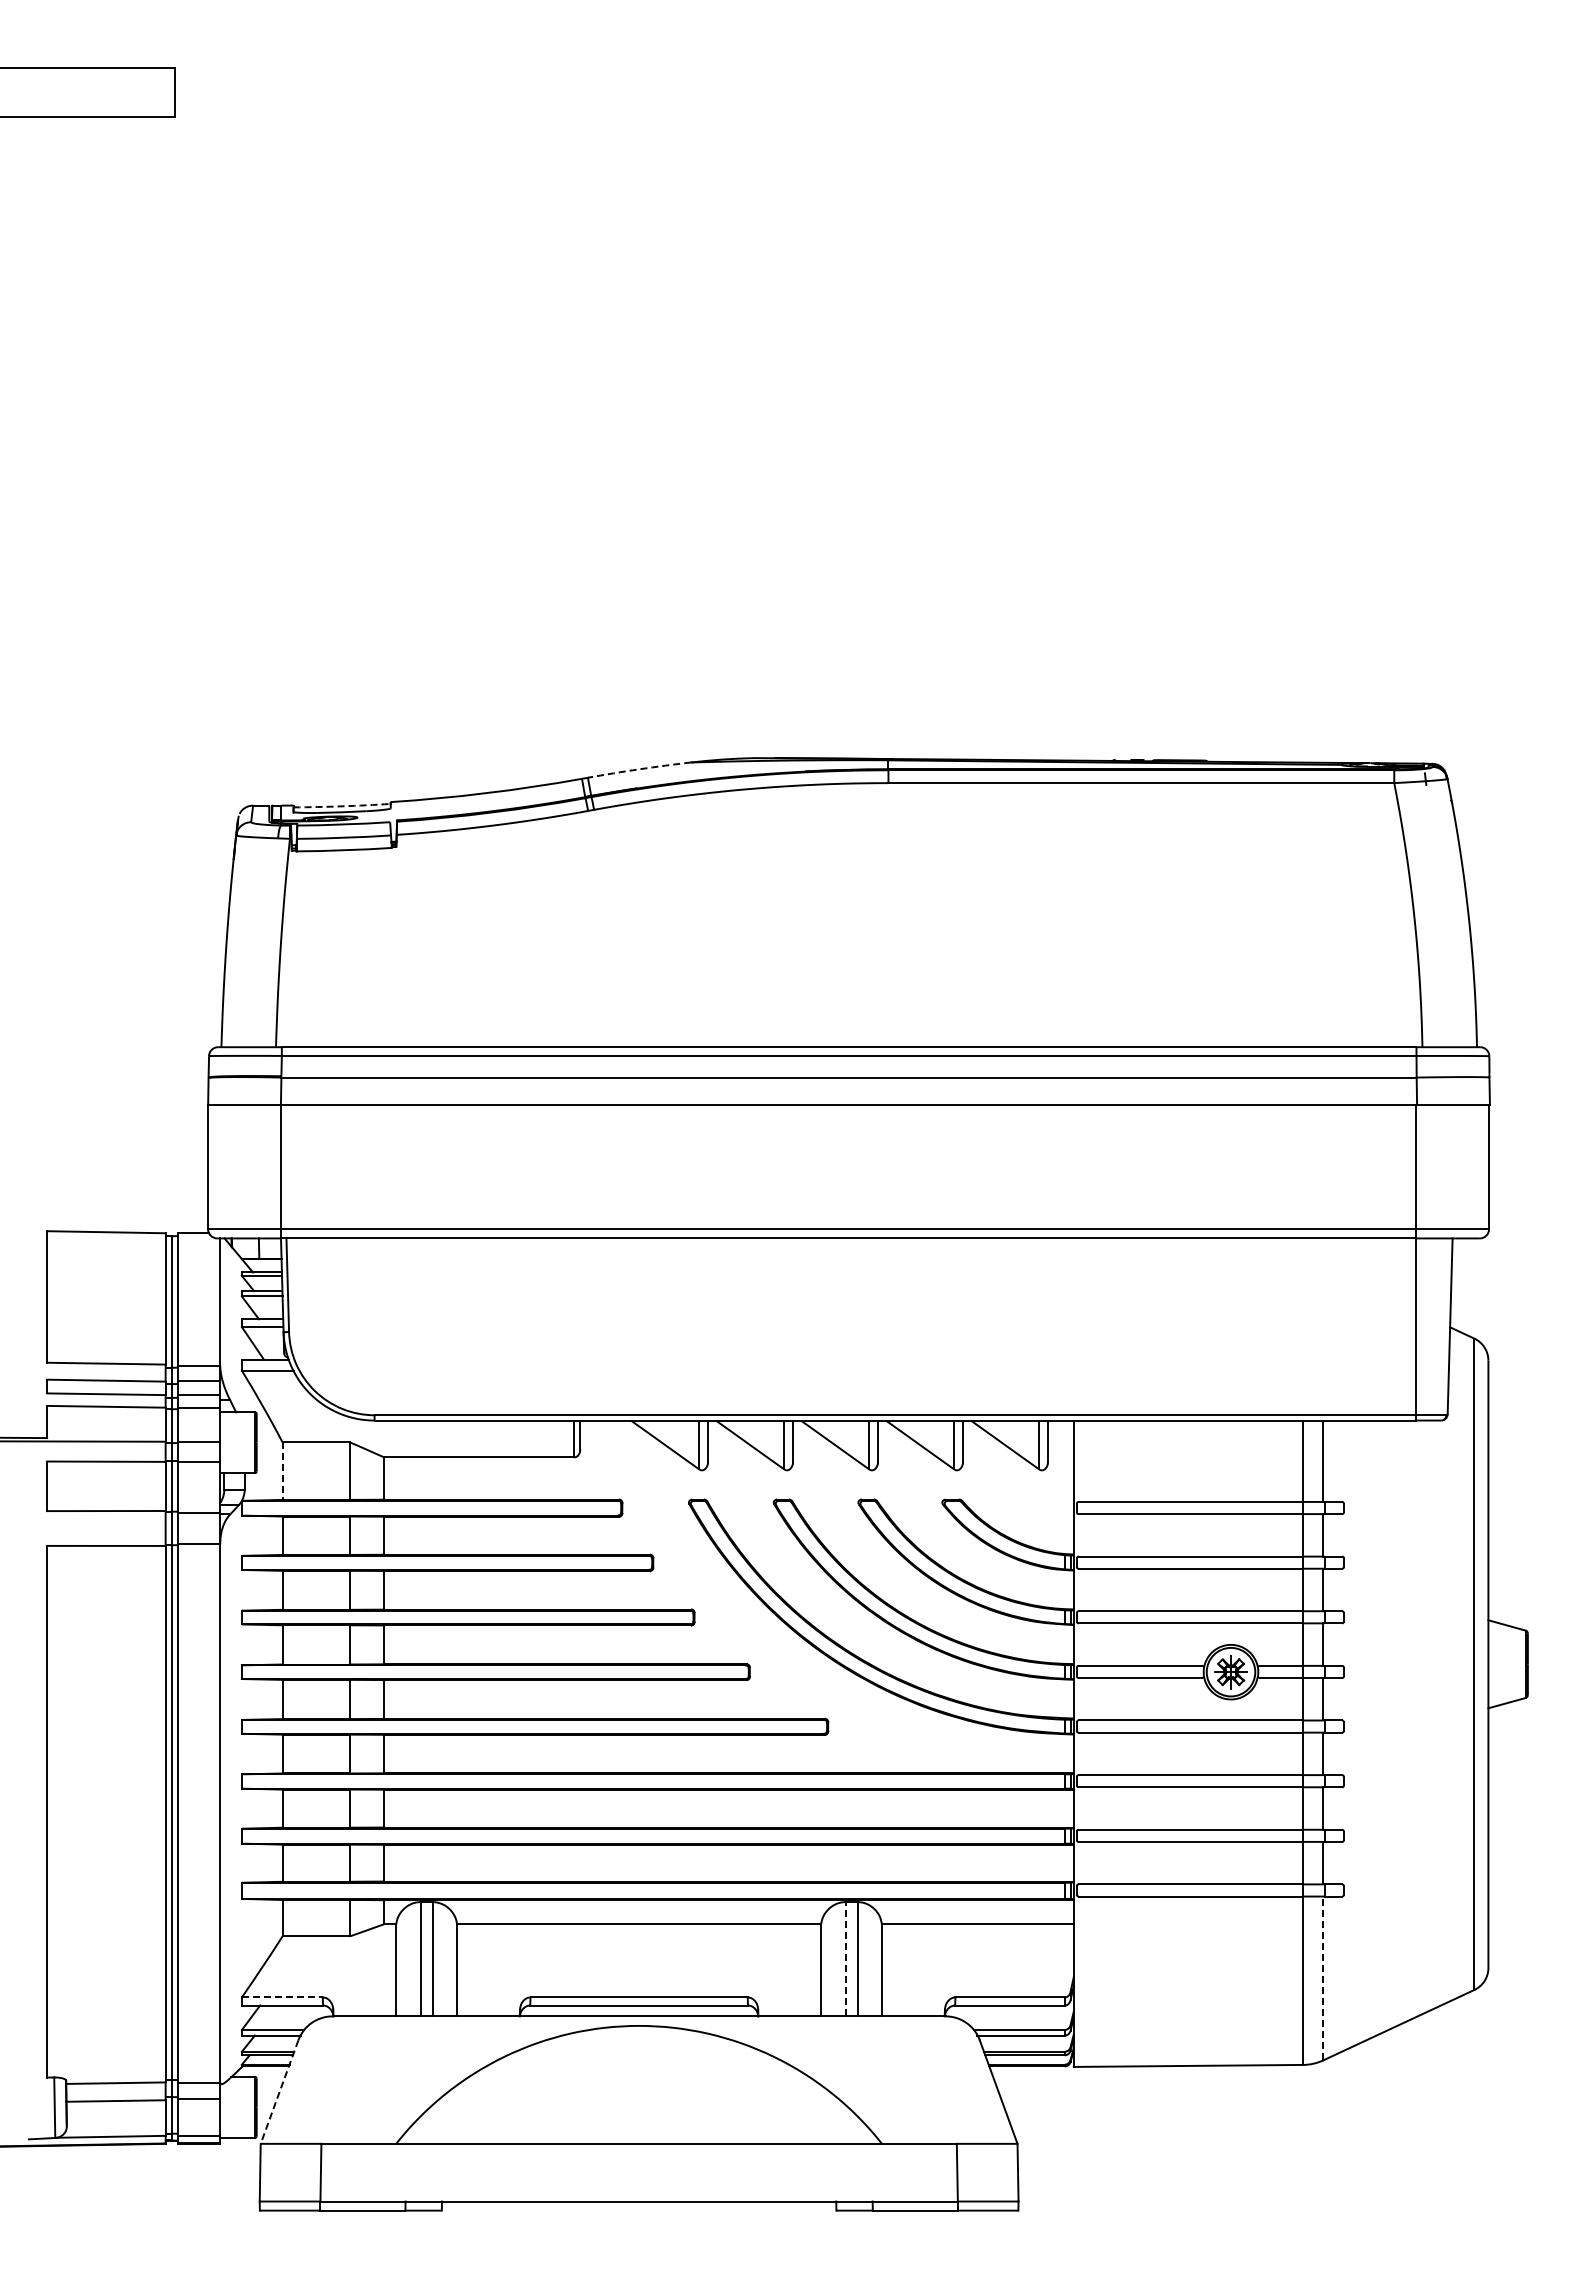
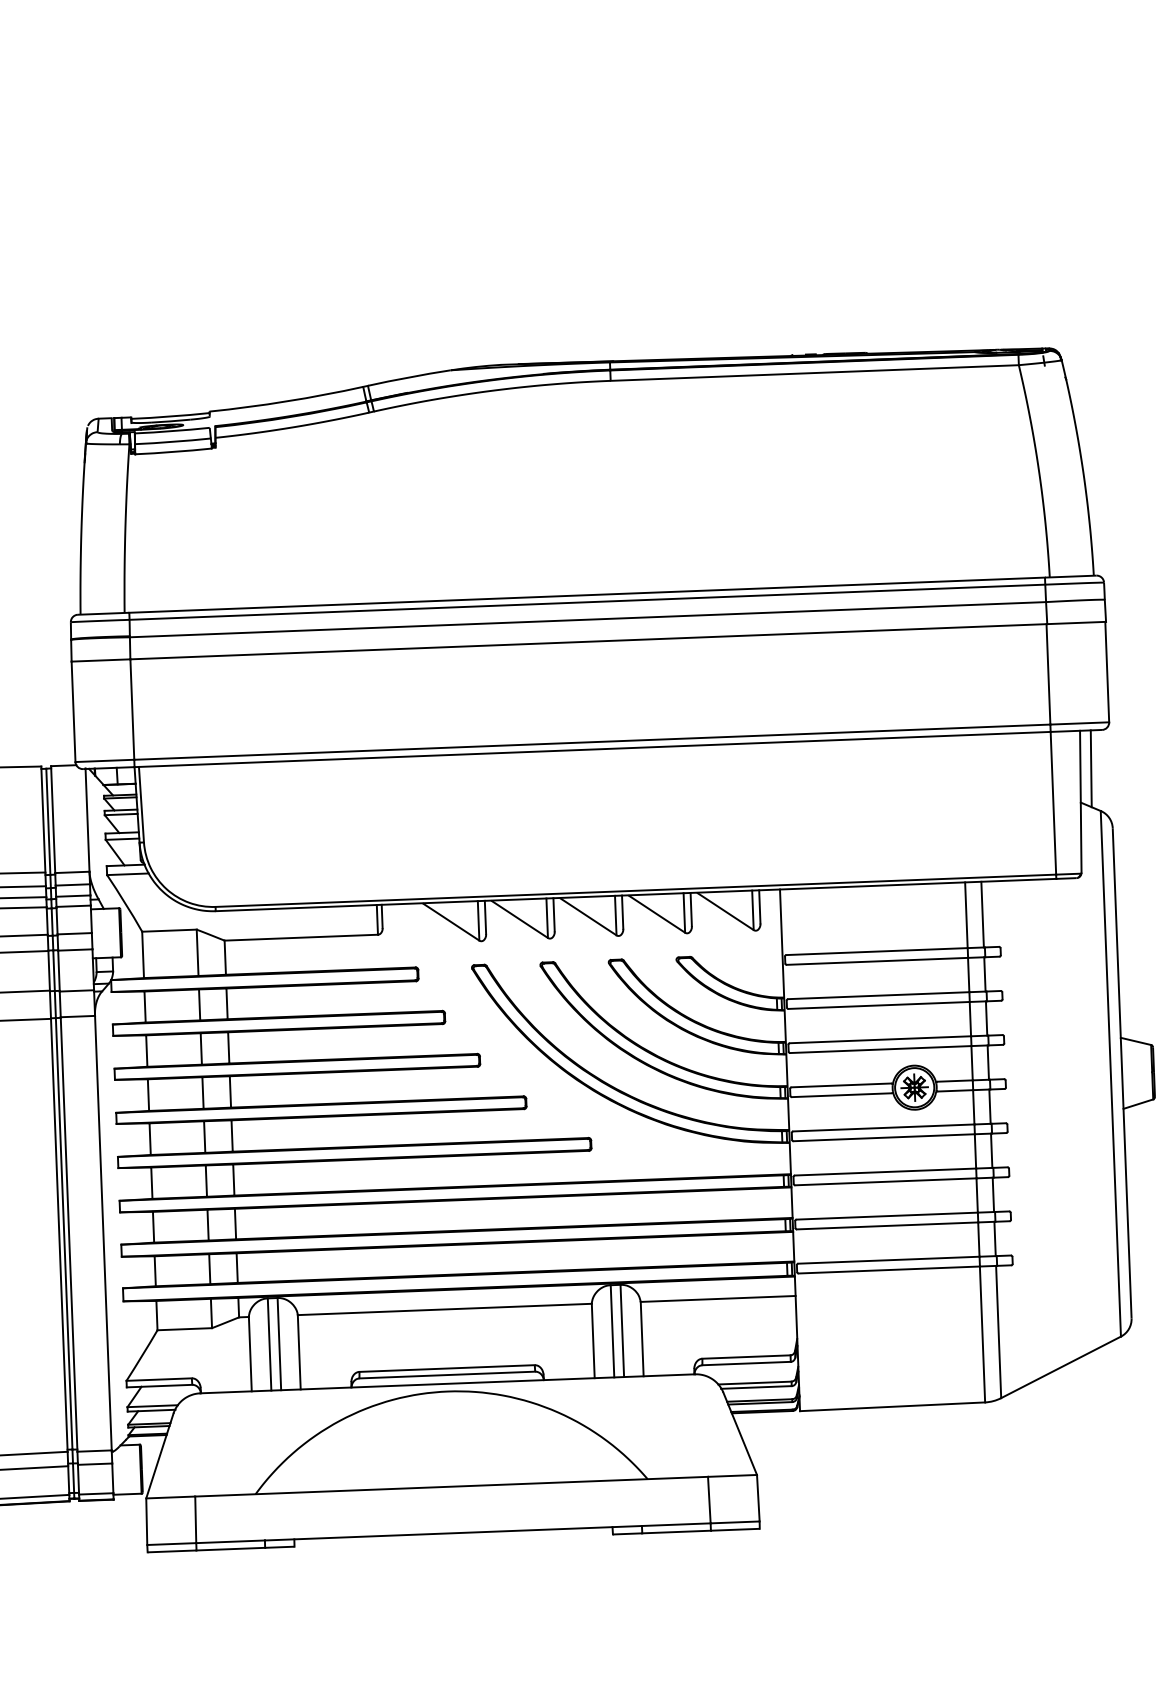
arc: (639, 769) -> (409, 377), dashed -> solid
arc: (342, 806) -> (170, 416), dashed -> solid
line: (1464, 1285) -> (1091, 768), added
line: (282, 1471) -> (143, 955), dashed -> solid
line: (845, 1958) -> (612, 1330), dashed -> solid
line: (1323, 1978) -> (998, 1332), dashed -> solid
line: (282, 1997) -> (159, 1379), dashed -> solid
line: (279, 2092) -> (159, 1456), dashed -> solid

